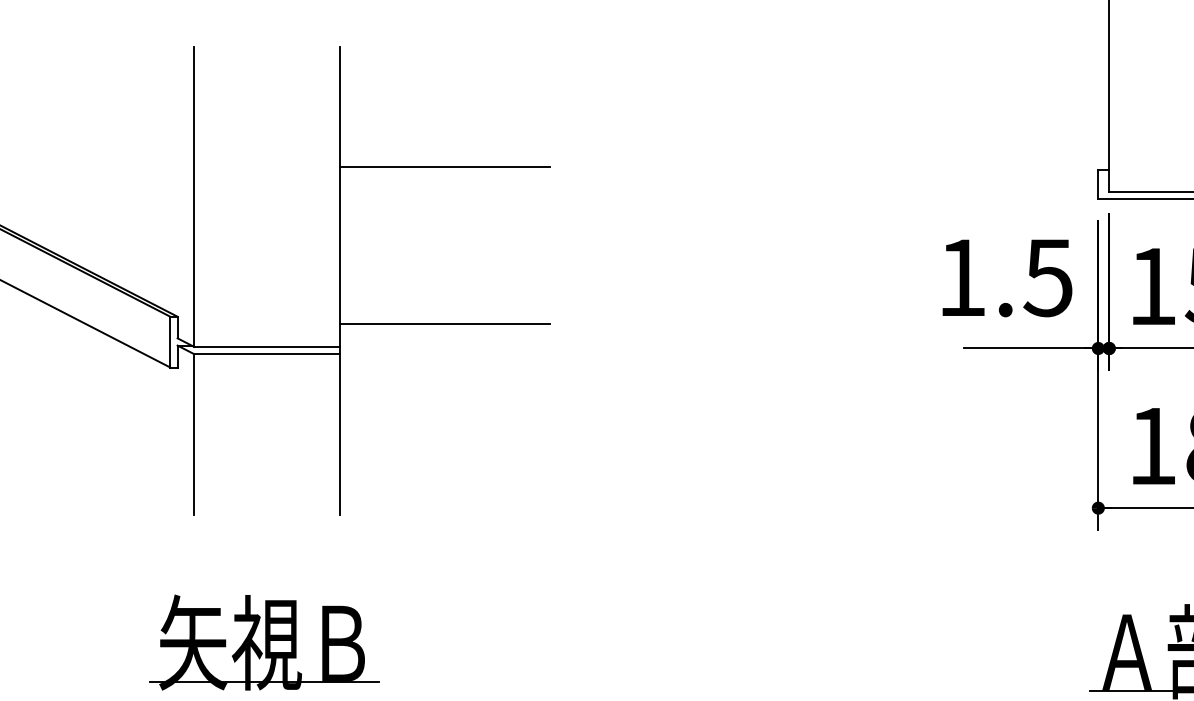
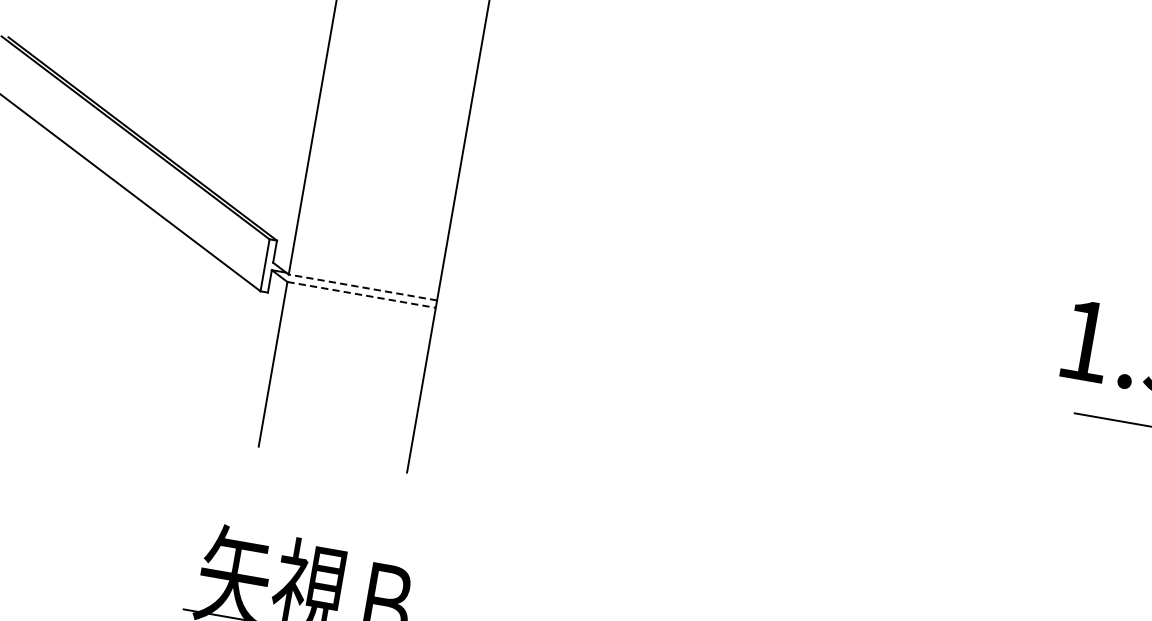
line: (444, 167) -> (576, 135), removed
line: (444, 323) -> (548, 295), removed
line: (266, 346) -> (362, 286), solid -> dashed
line: (266, 354) -> (361, 295), solid -> dashed

